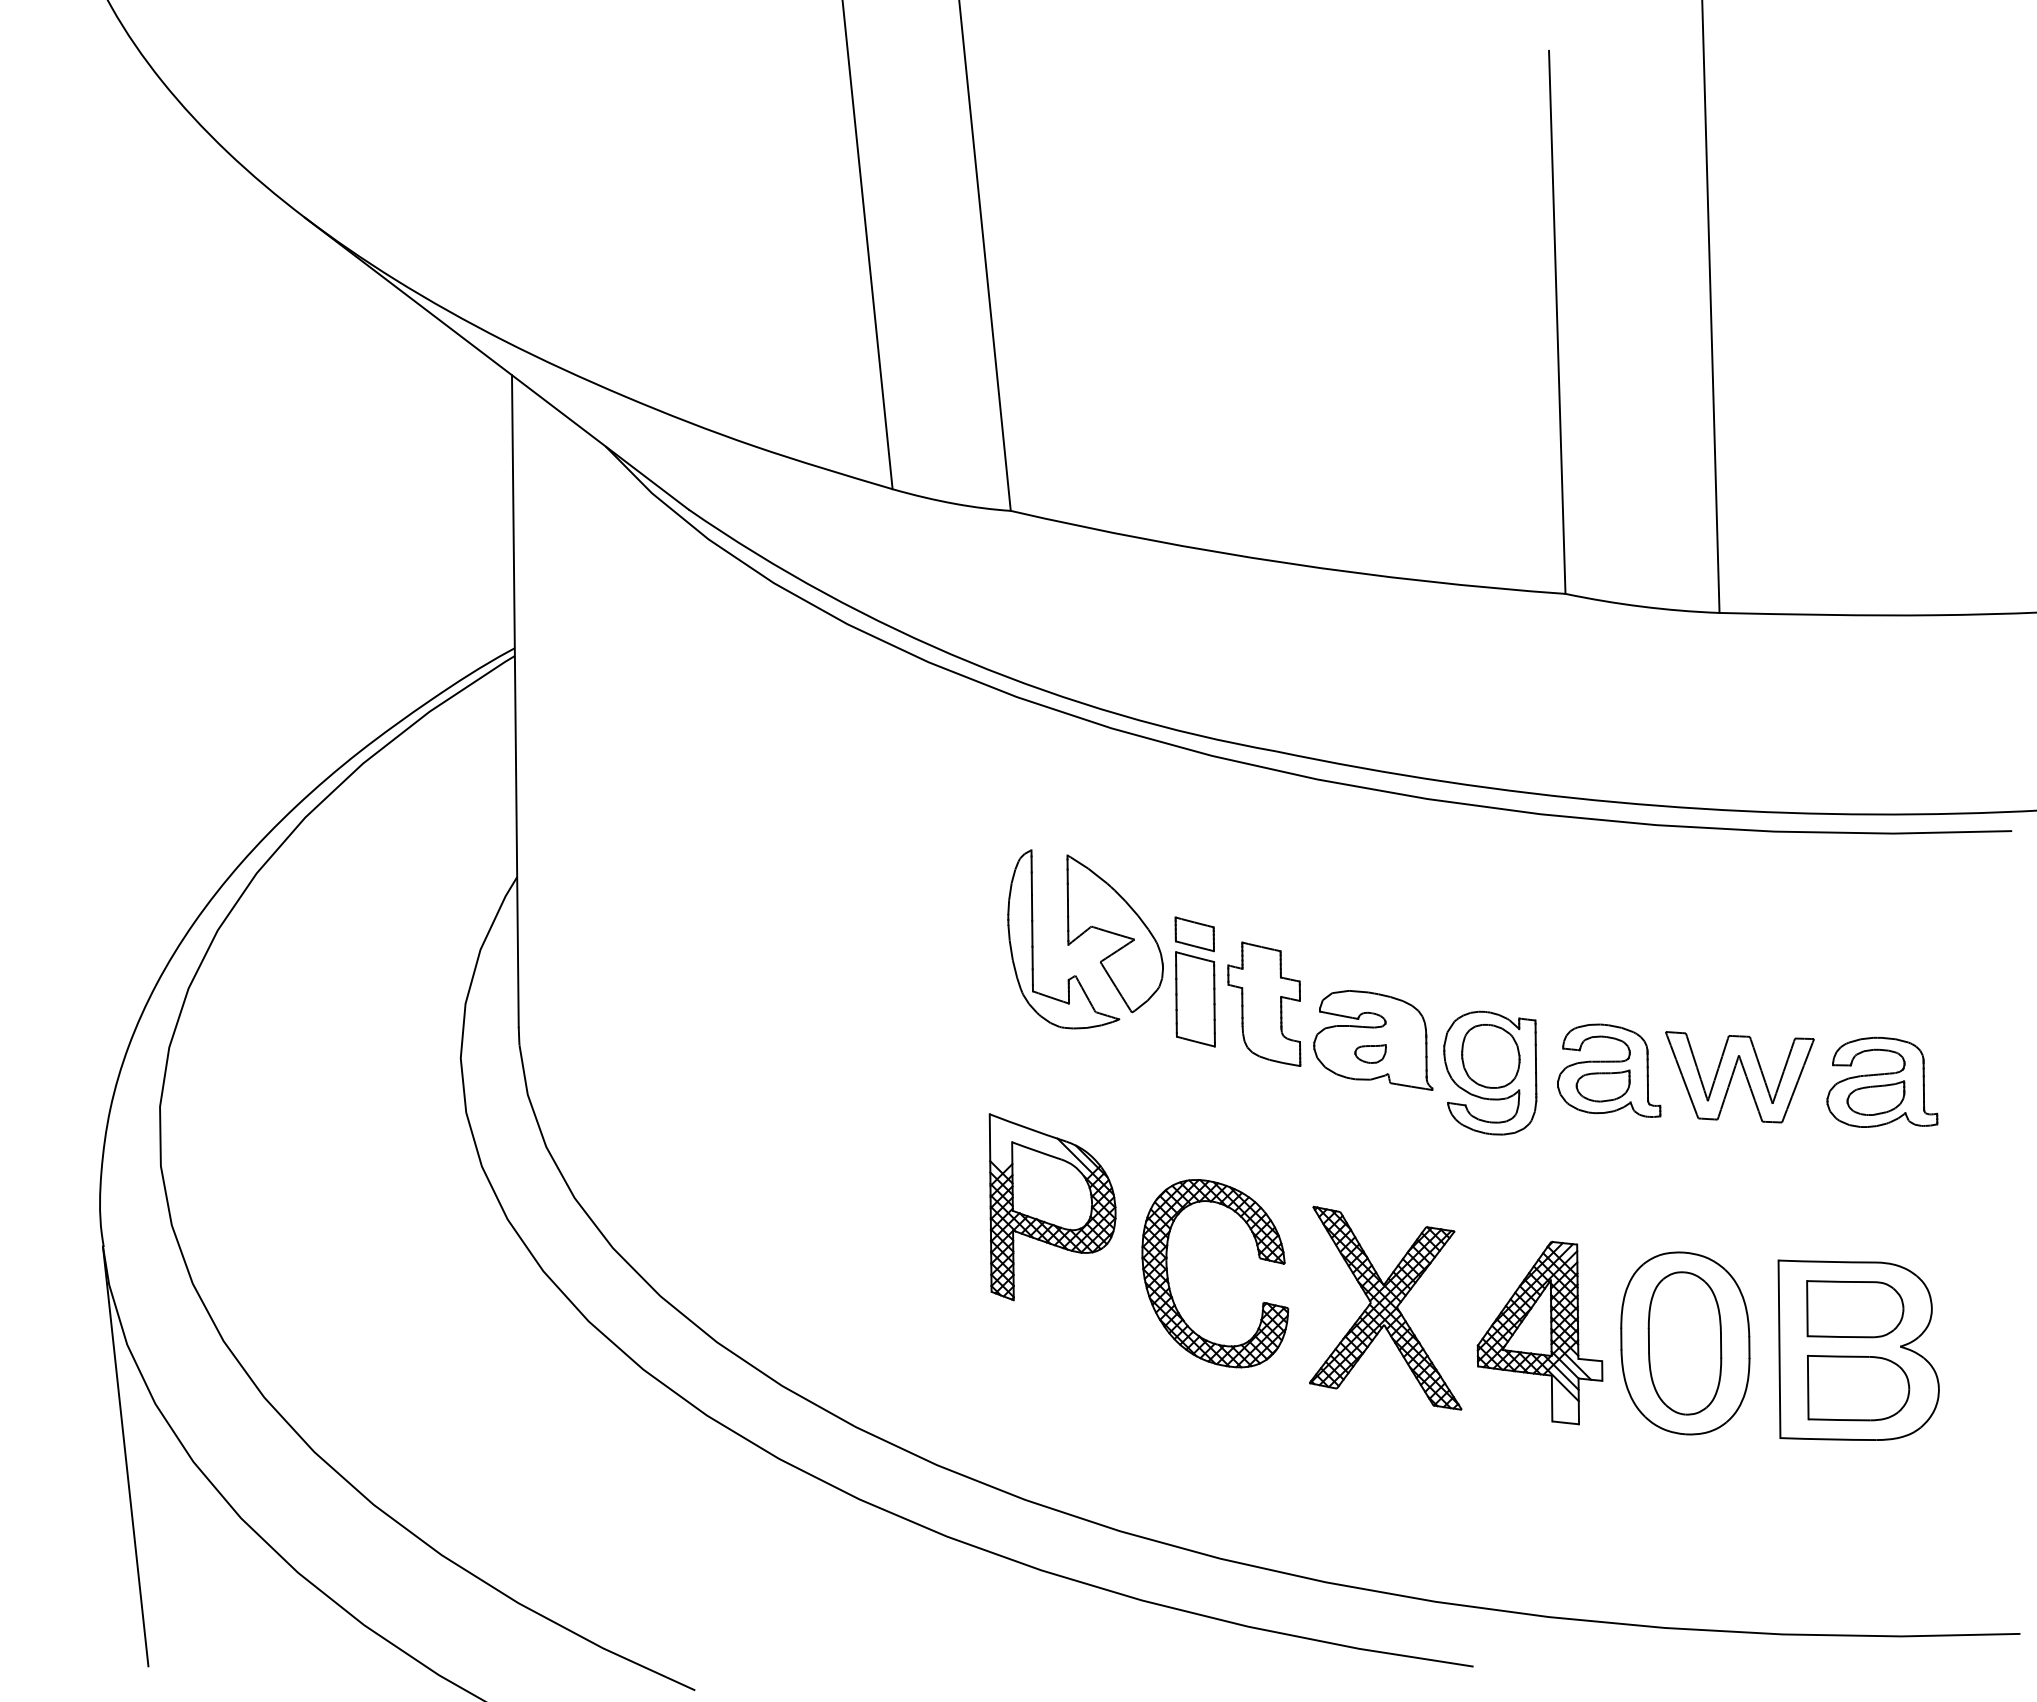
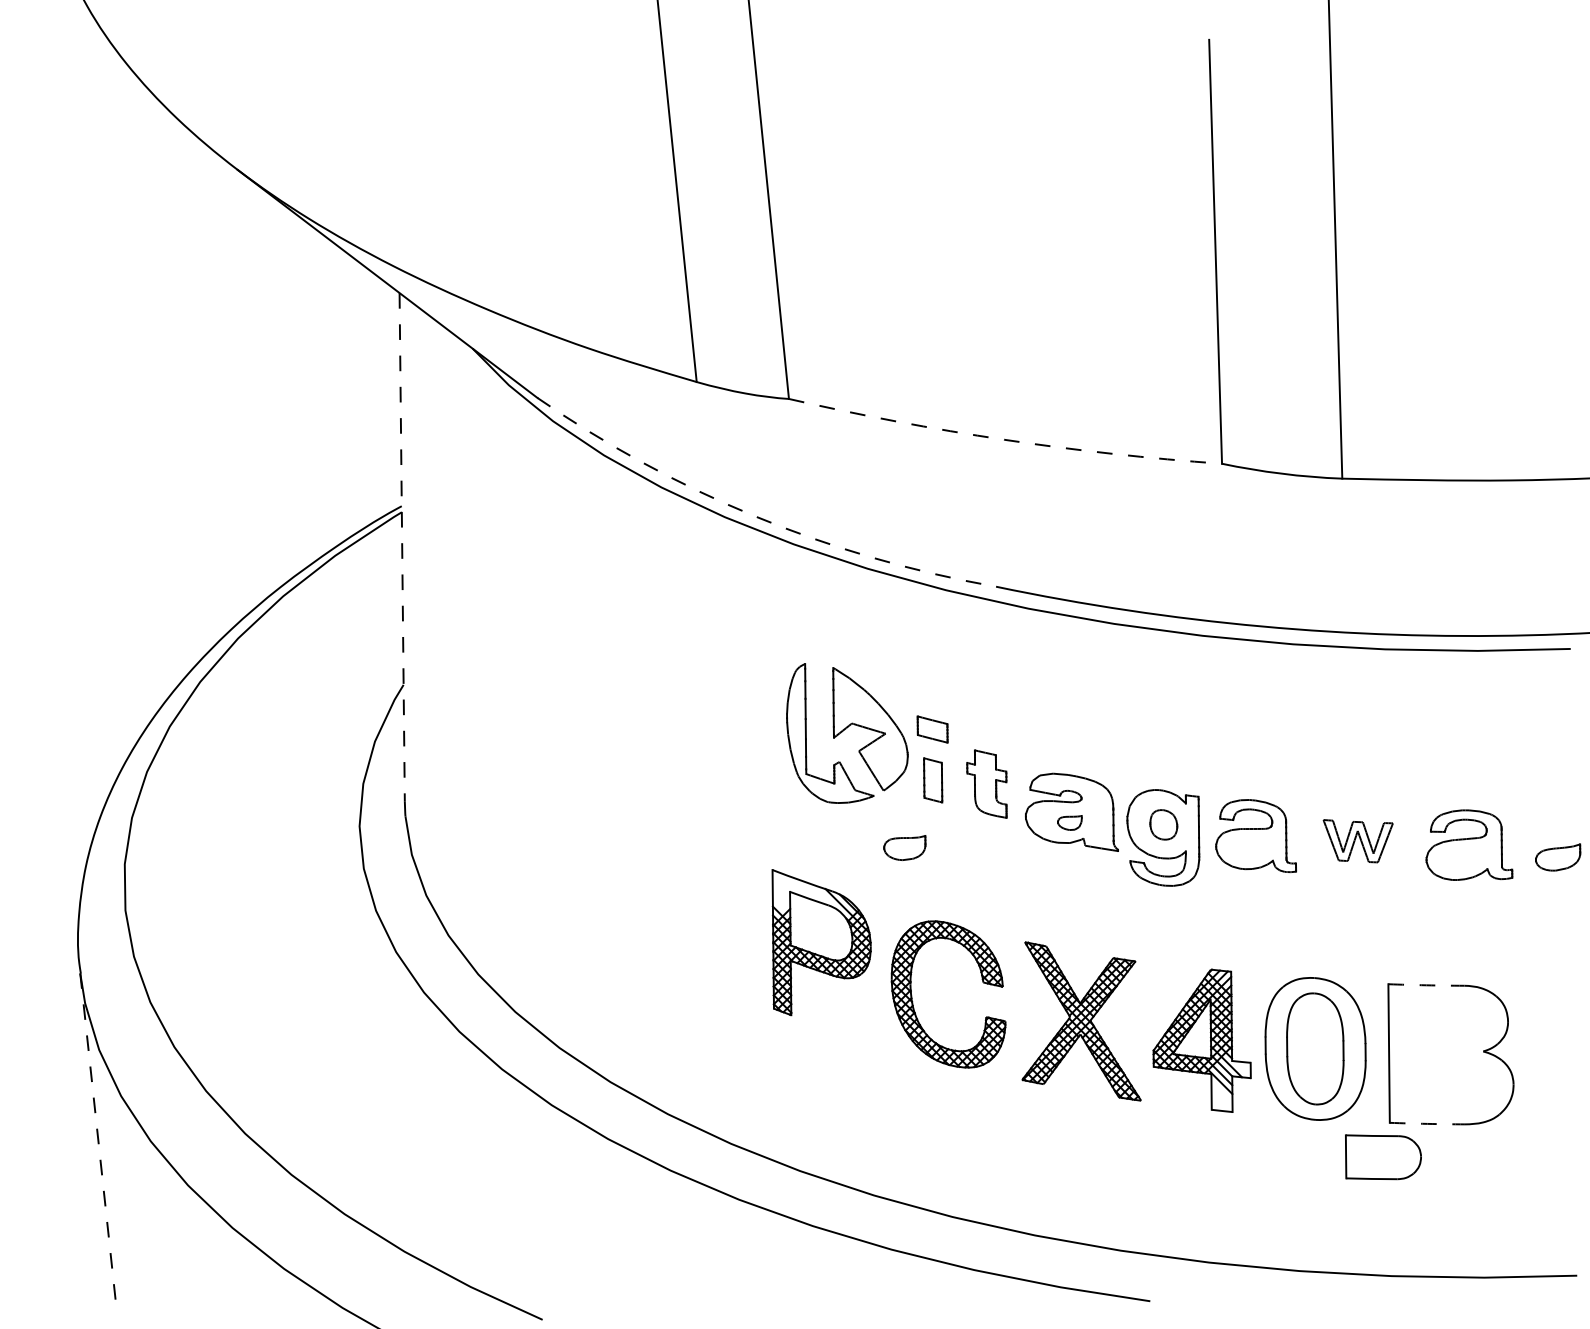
arc: (1286, 563) -> (1004, 440), solid -> dashed
arc: (969, 662) -> (756, 517), solid -> dashed
line: (515, 701) -> (402, 547), solid -> dashed
part: (1195, 999) -> (933, 780), size x0.6
part: (1264, 1003) -> (987, 783), size x0.7
part: (1490, 1056) -> (1163, 824), size x0.6
part: (1739, 1077) -> (1357, 841), size x0.6
part: (1602, 1085) -> (904, 847), moved
part: (1875, 1097) -> (1557, 856), moved
arc: (1827, 1261) -> (1426, 984), solid -> dashed
part: (1855, 1309) -> (1383, 1157), moved
part: (1858, 1387) -> (1450, 1083), removed
arc: (1828, 1439) -> (1427, 1123), solid -> dashed
line: (125, 1456) -> (97, 1137), solid -> dashed

